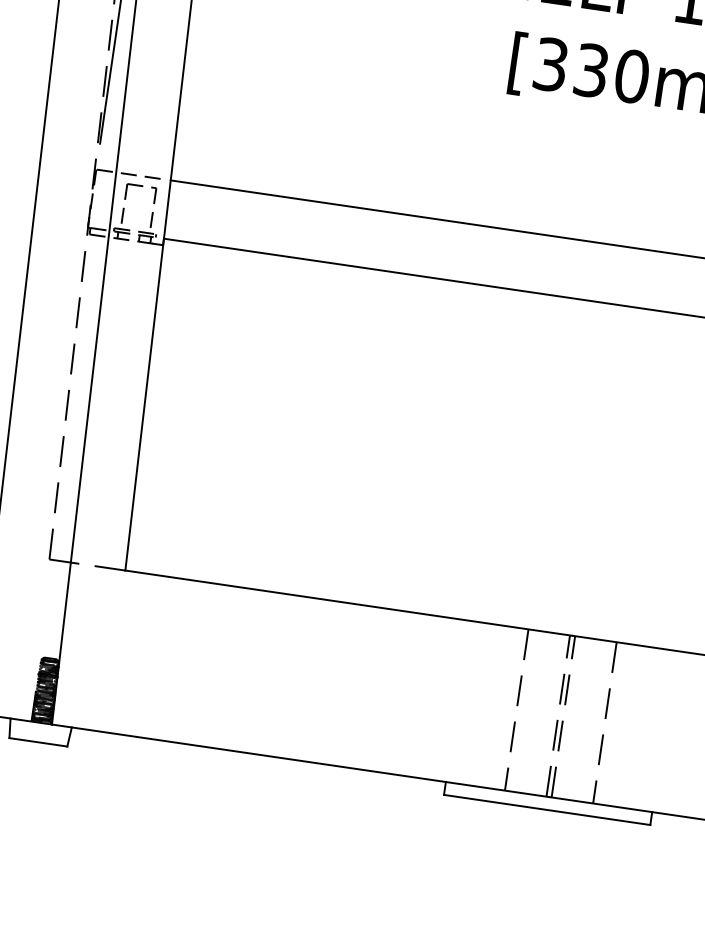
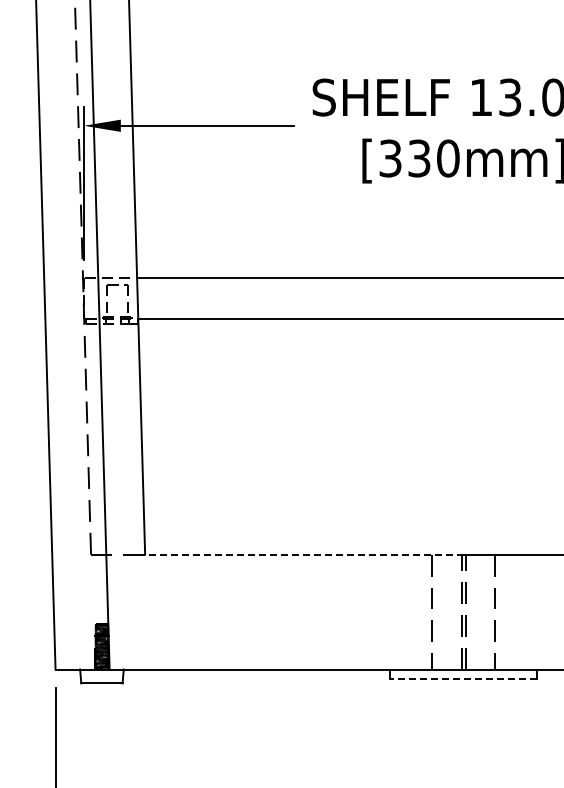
line: (347, 602) -> (303, 554), solid -> dashed
line: (546, 809) -> (463, 678), solid -> dashed

